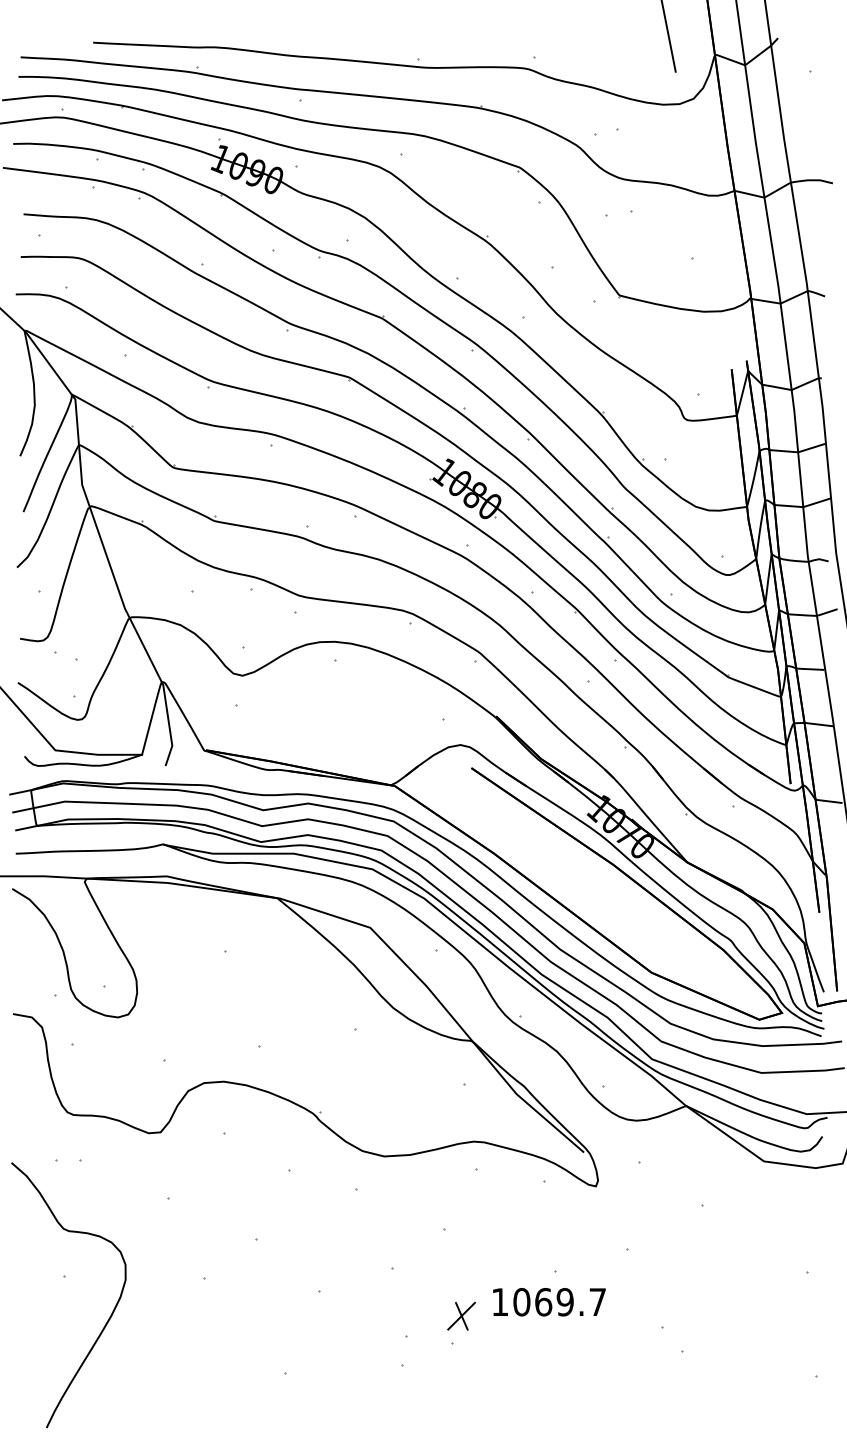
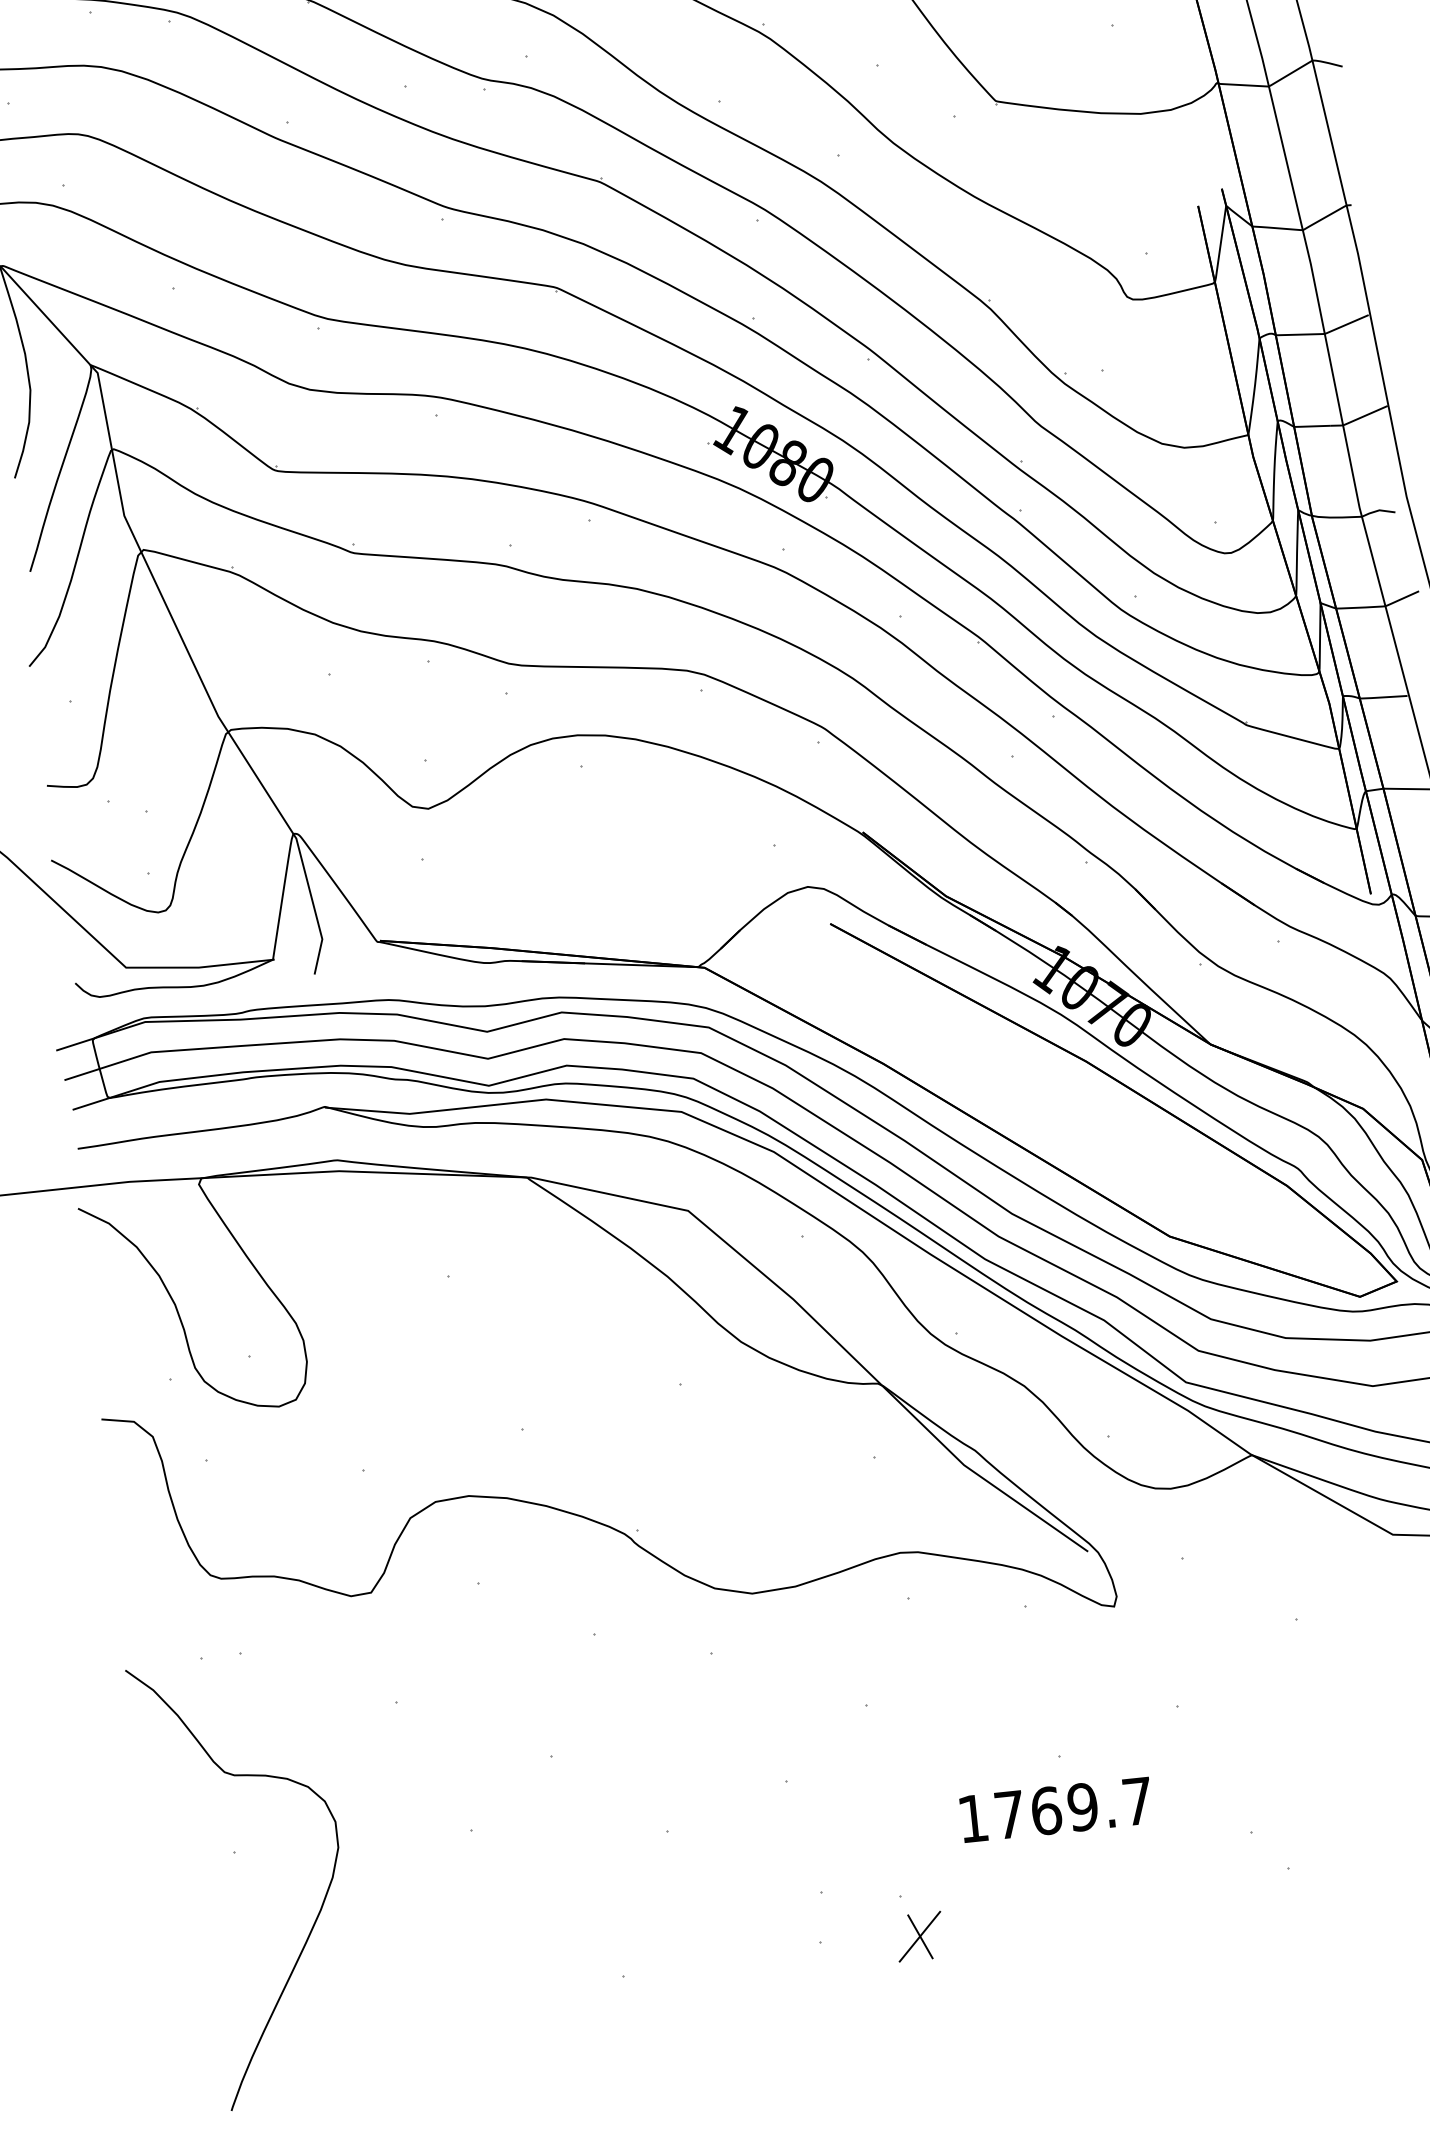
text: (521, 1302) -> (1009, 1815), 1069.7 -> 1769.7
part: (461, 1315) -> (919, 1935), moved

